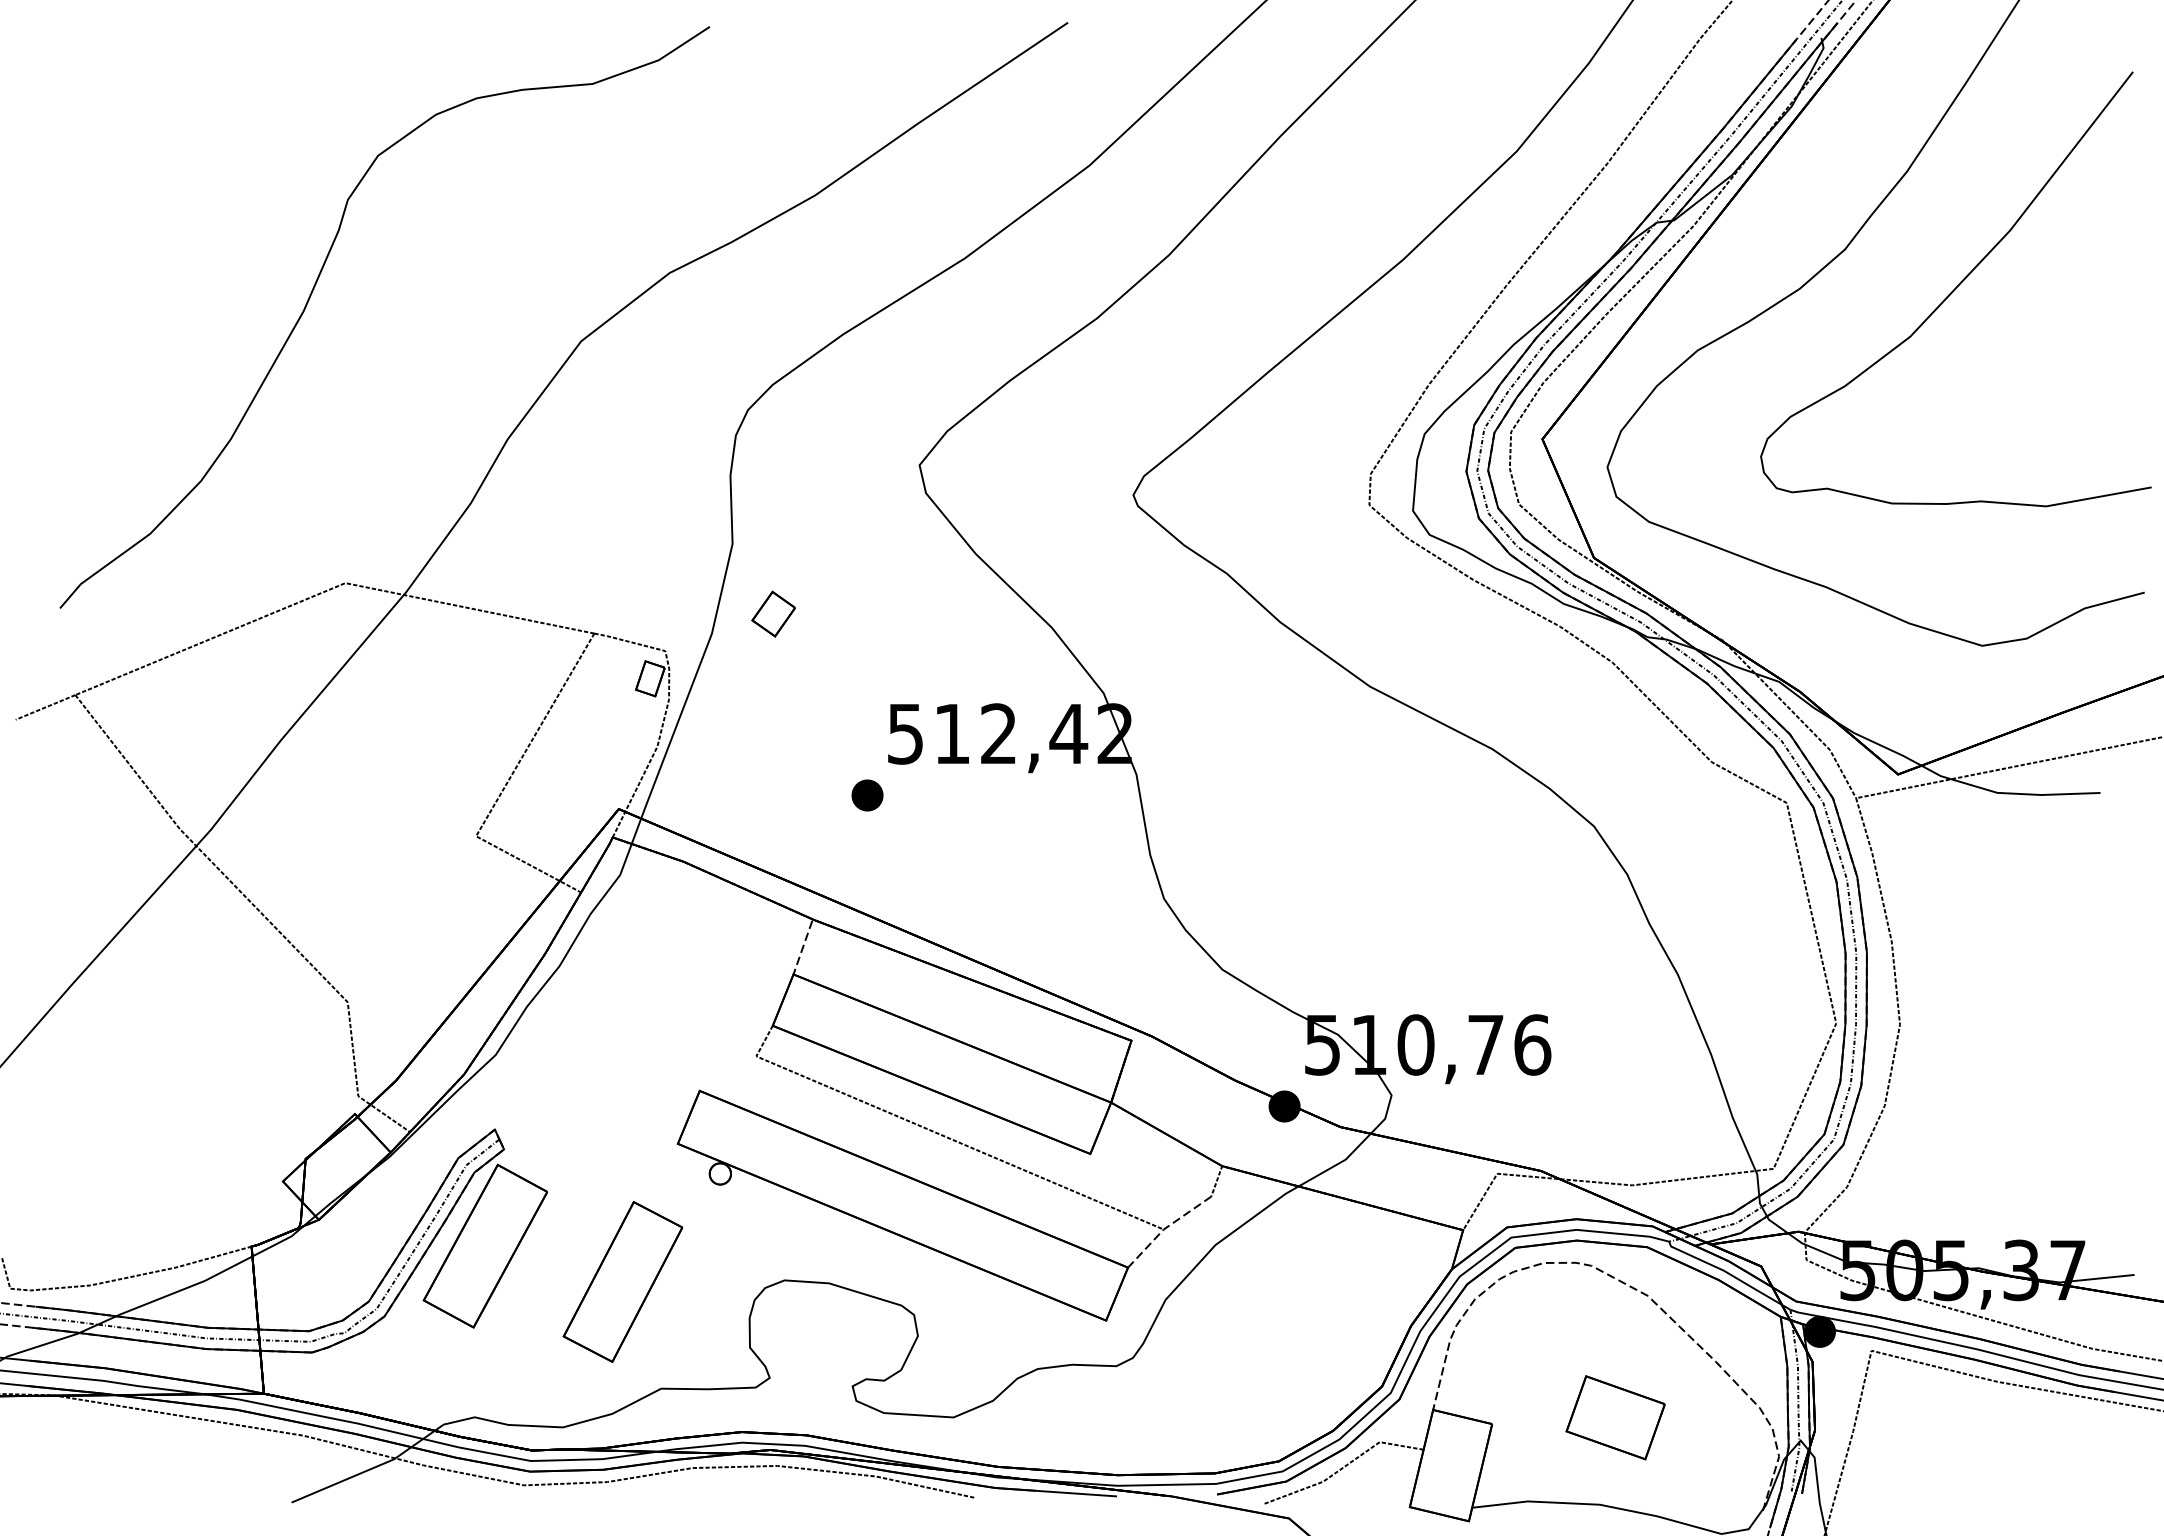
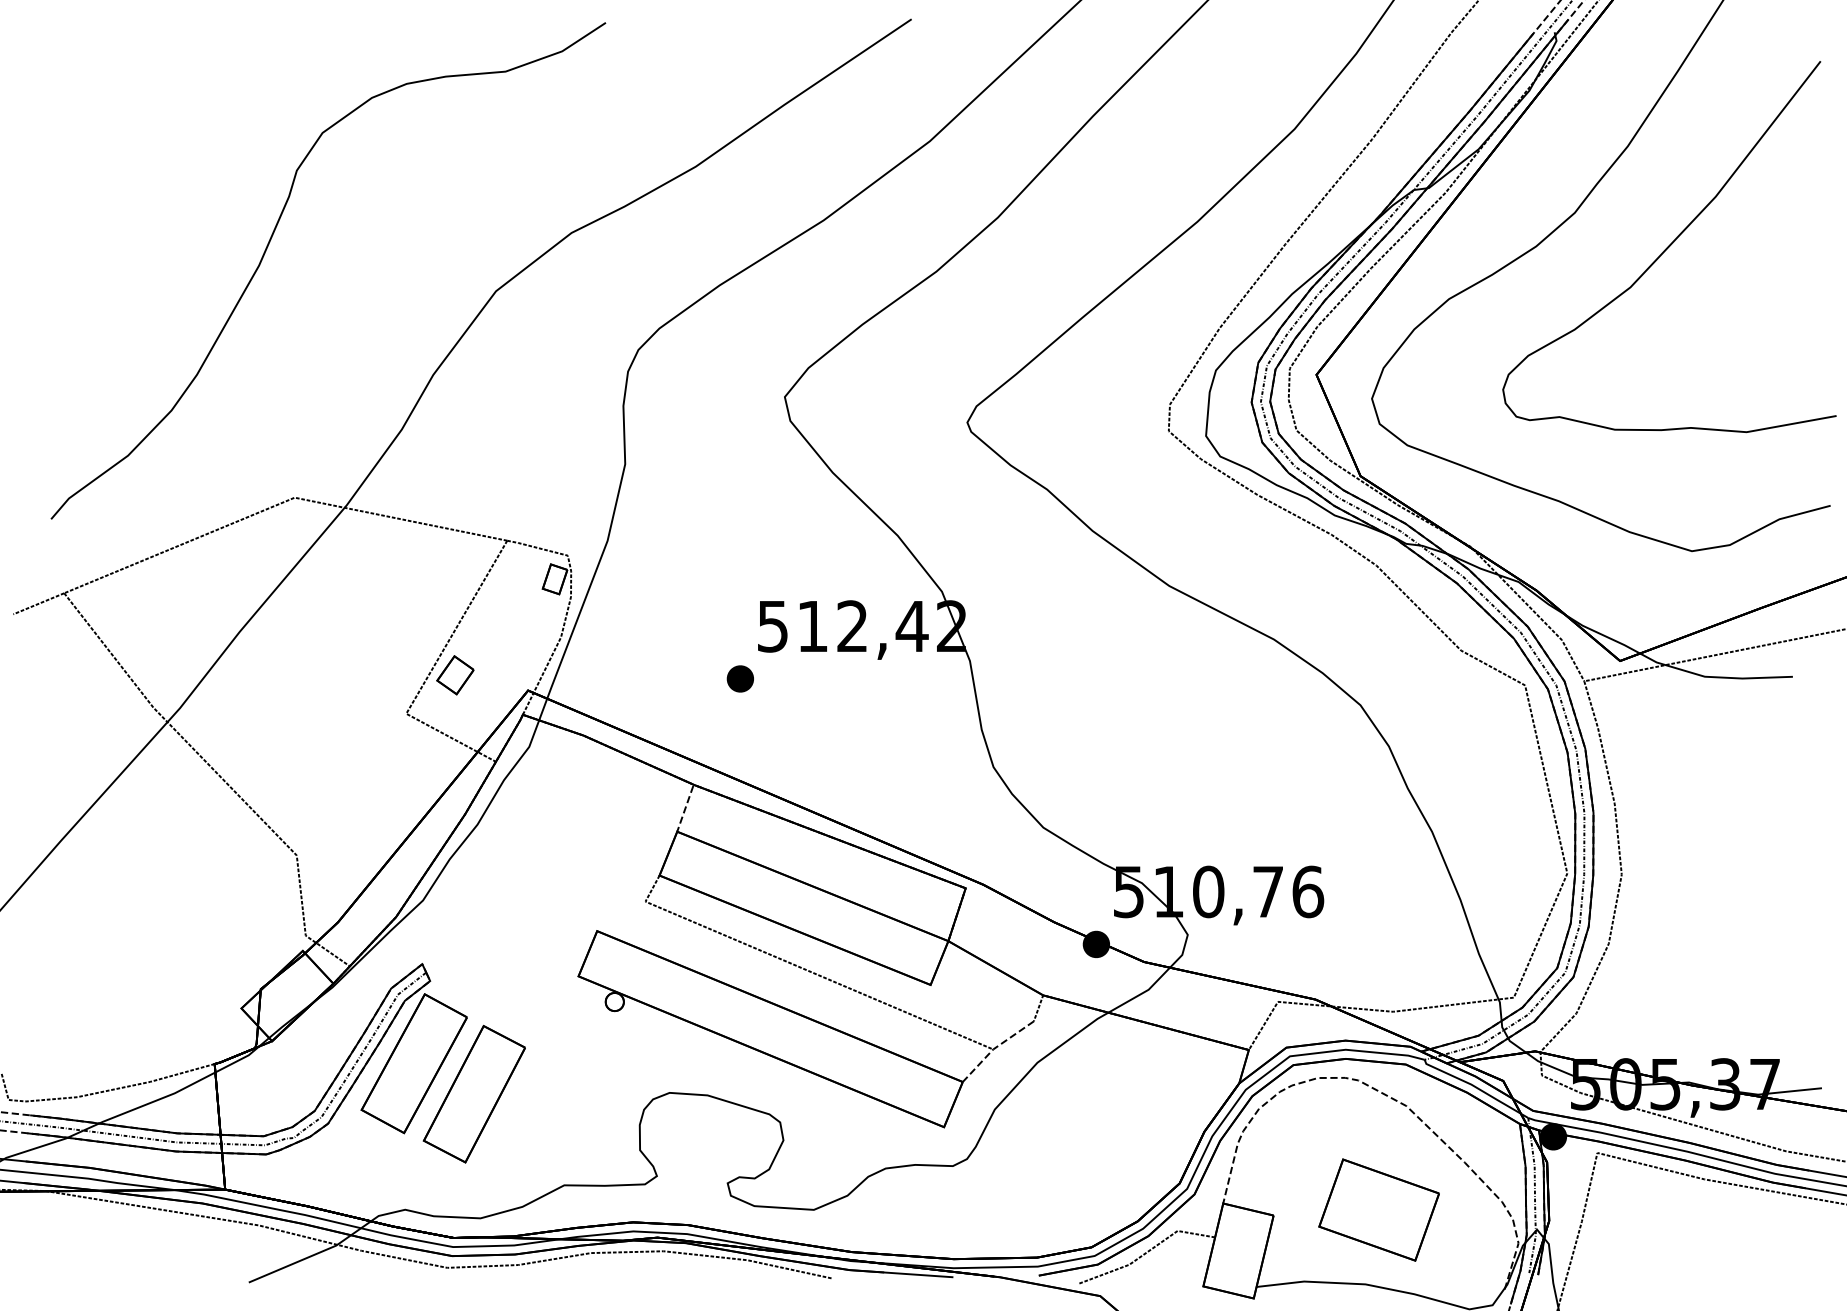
part: (773, 613) -> (455, 674), moved
part: (622, 1281) -> (474, 1093), moved
part: (1615, 1417) -> (1378, 1209), size x1.43

